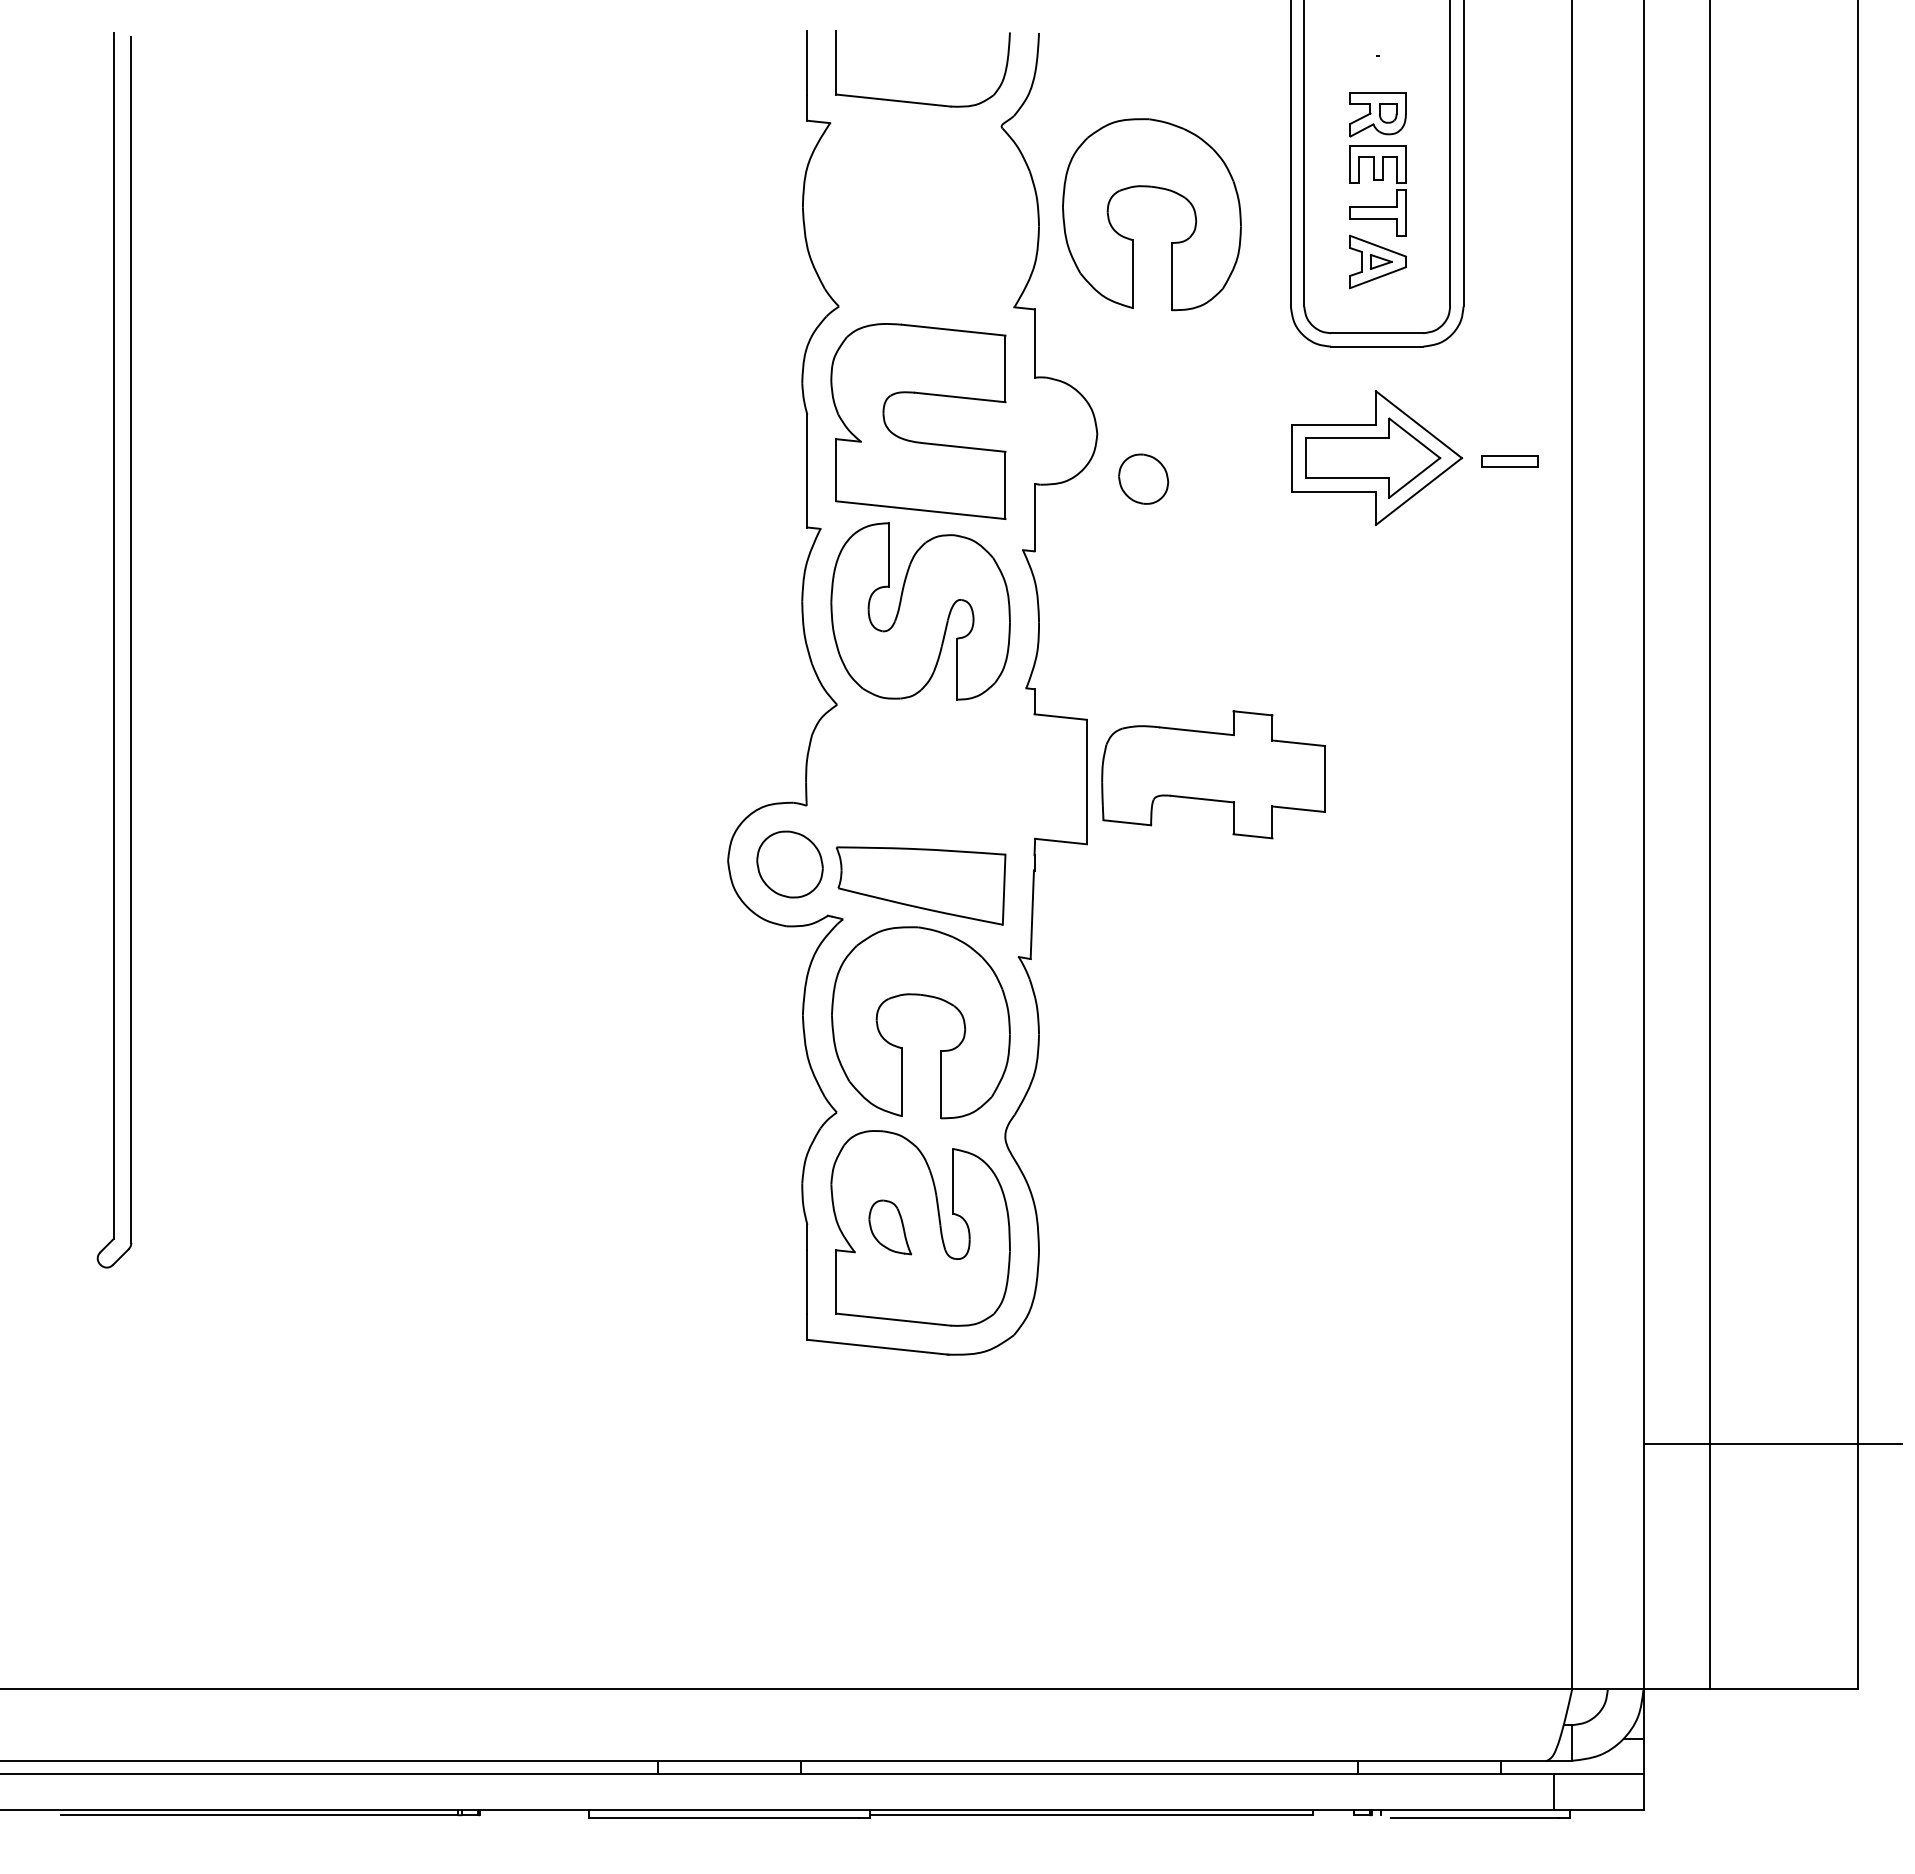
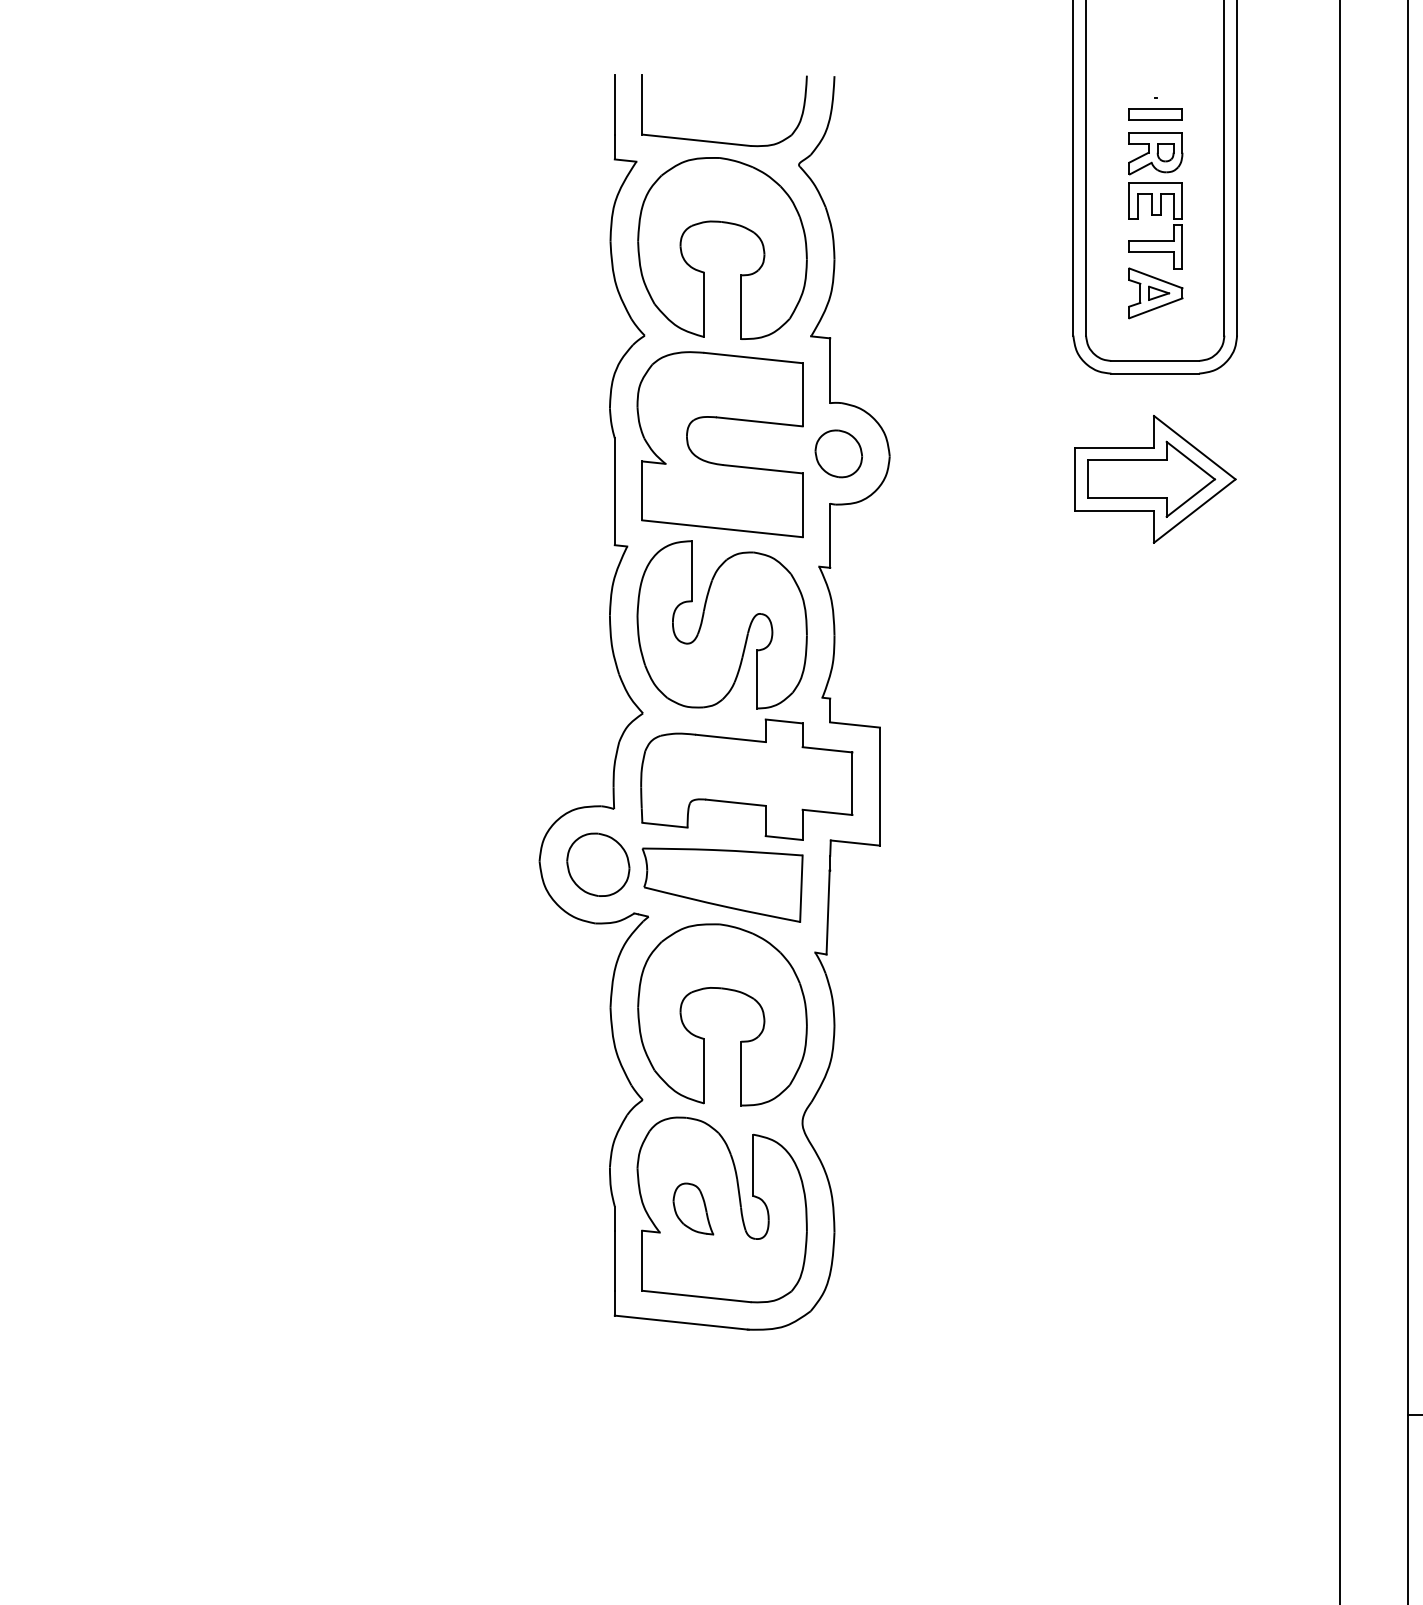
part: (1154, 188) -> (724, 223), moved
part: (1509, 461) -> (1155, 114), moved
part: (1143, 478) -> (838, 453), moved
part: (1213, 774) -> (746, 779), moved

